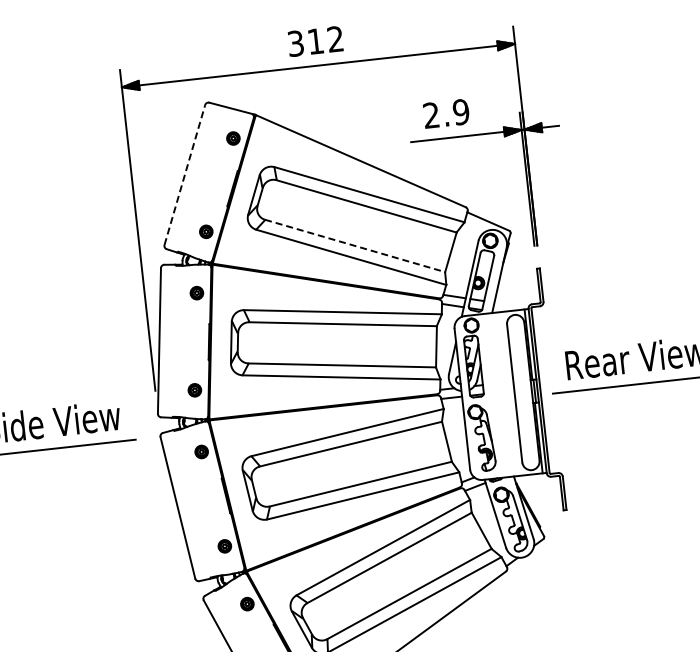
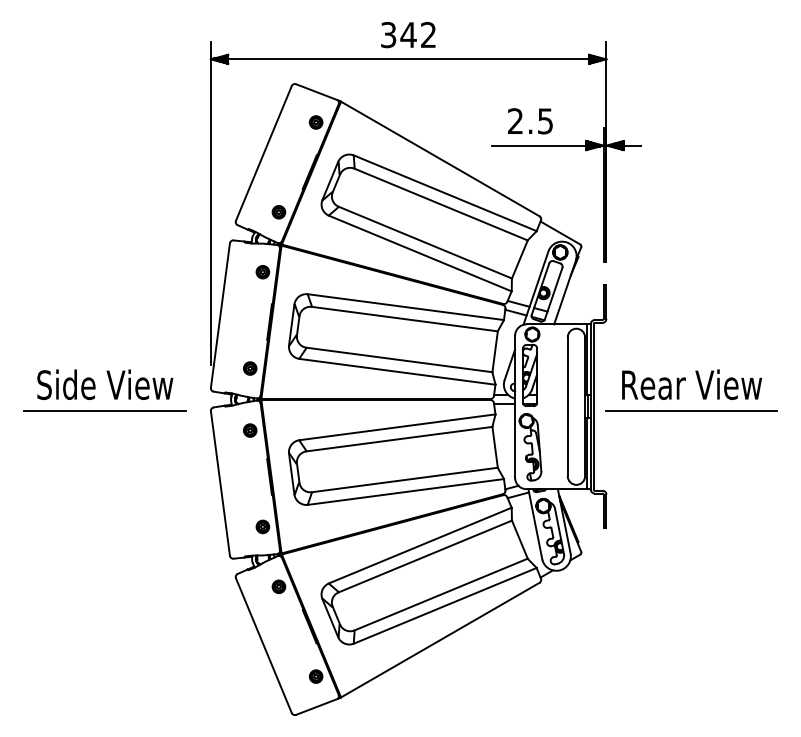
text: (315, 40) -> (408, 34), 312 -> 342
text: (461, 112) -> (545, 121), 2.9 -> 2.5
line: (184, 175) -> (263, 153), dashed -> solid
line: (355, 245) -> (425, 242), dashed -> solid

